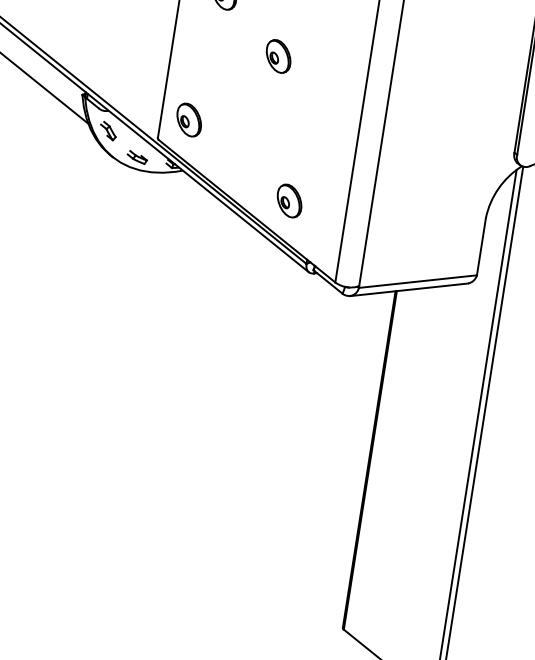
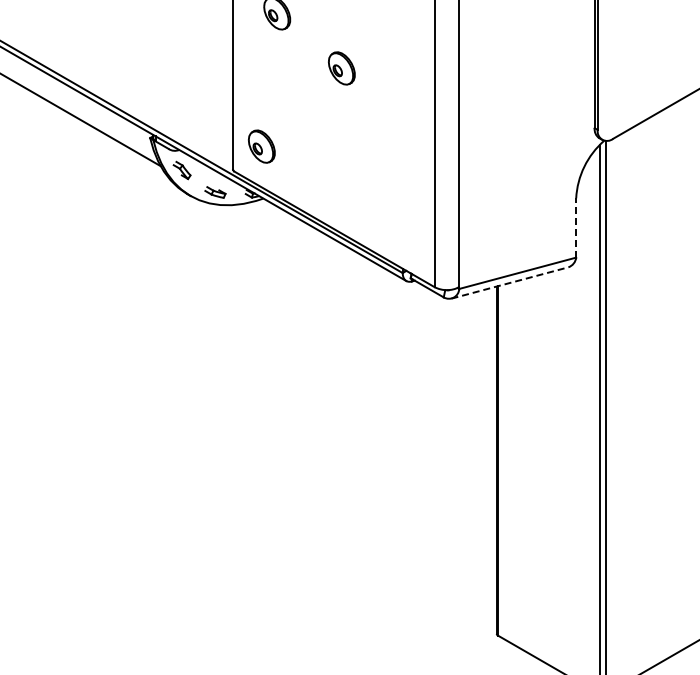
part: (289, 201) -> (375, 212), removed
line: (481, 246) -> (576, 227), solid -> dashed
line: (408, 290) -> (509, 283), solid -> dashed

